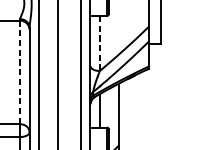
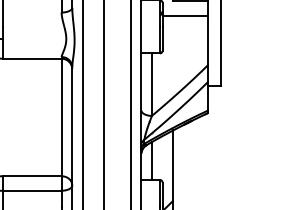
line: (99, 44) -> (151, 85), dashed -> solid
line: (20, 72) -> (61, 117), dashed -> solid

